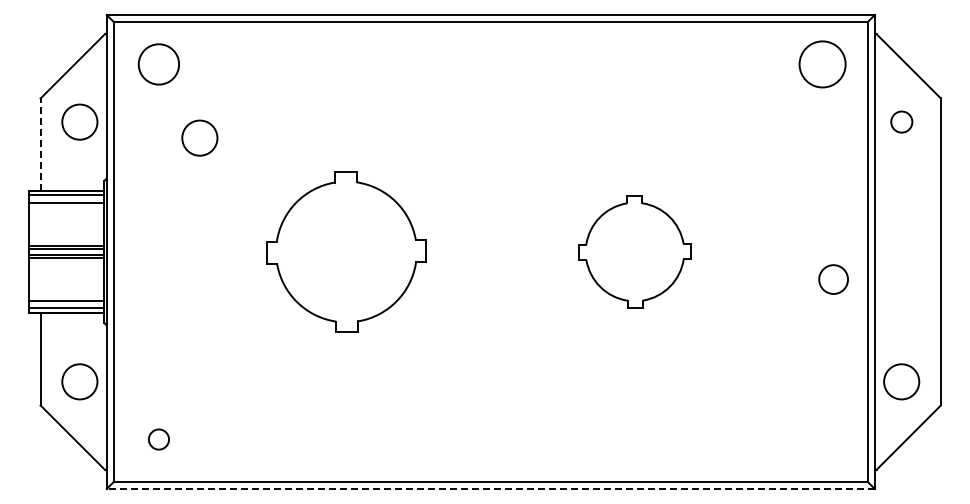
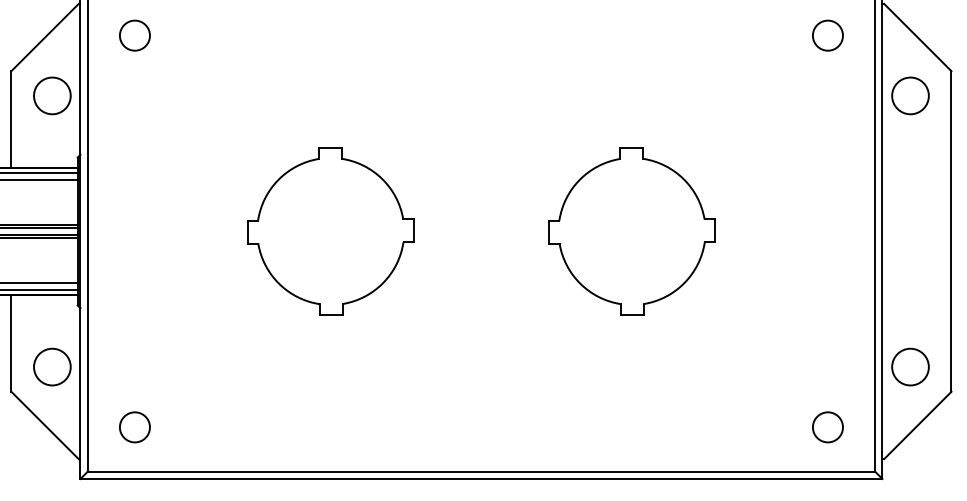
circle: (158, 64) -> (134, 35), size x0.71
circle: (822, 64) -> (827, 35), size x0.62
circle: (901, 121) -> (910, 95), size x1.67
circle: (199, 137) -> (177, 111), removed
line: (40, 144) -> (11, 119), dashed -> solid
part: (634, 251) -> (631, 230), size x1.43
circle: (833, 279) -> (827, 427), moved
circle: (158, 439) -> (134, 427), size x1.43
line: (490, 489) -> (481, 479), dashed -> solid

